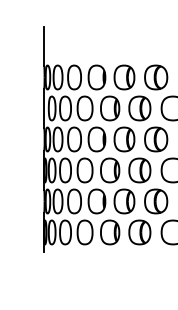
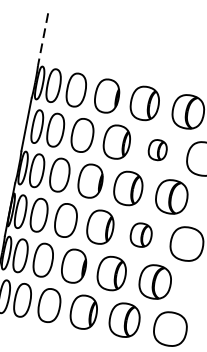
line: (44, 47) -> (43, 40), solid -> dashed
part: (139, 108) -> (157, 150), size x0.6
part: (139, 170) -> (140, 235), size x0.7

